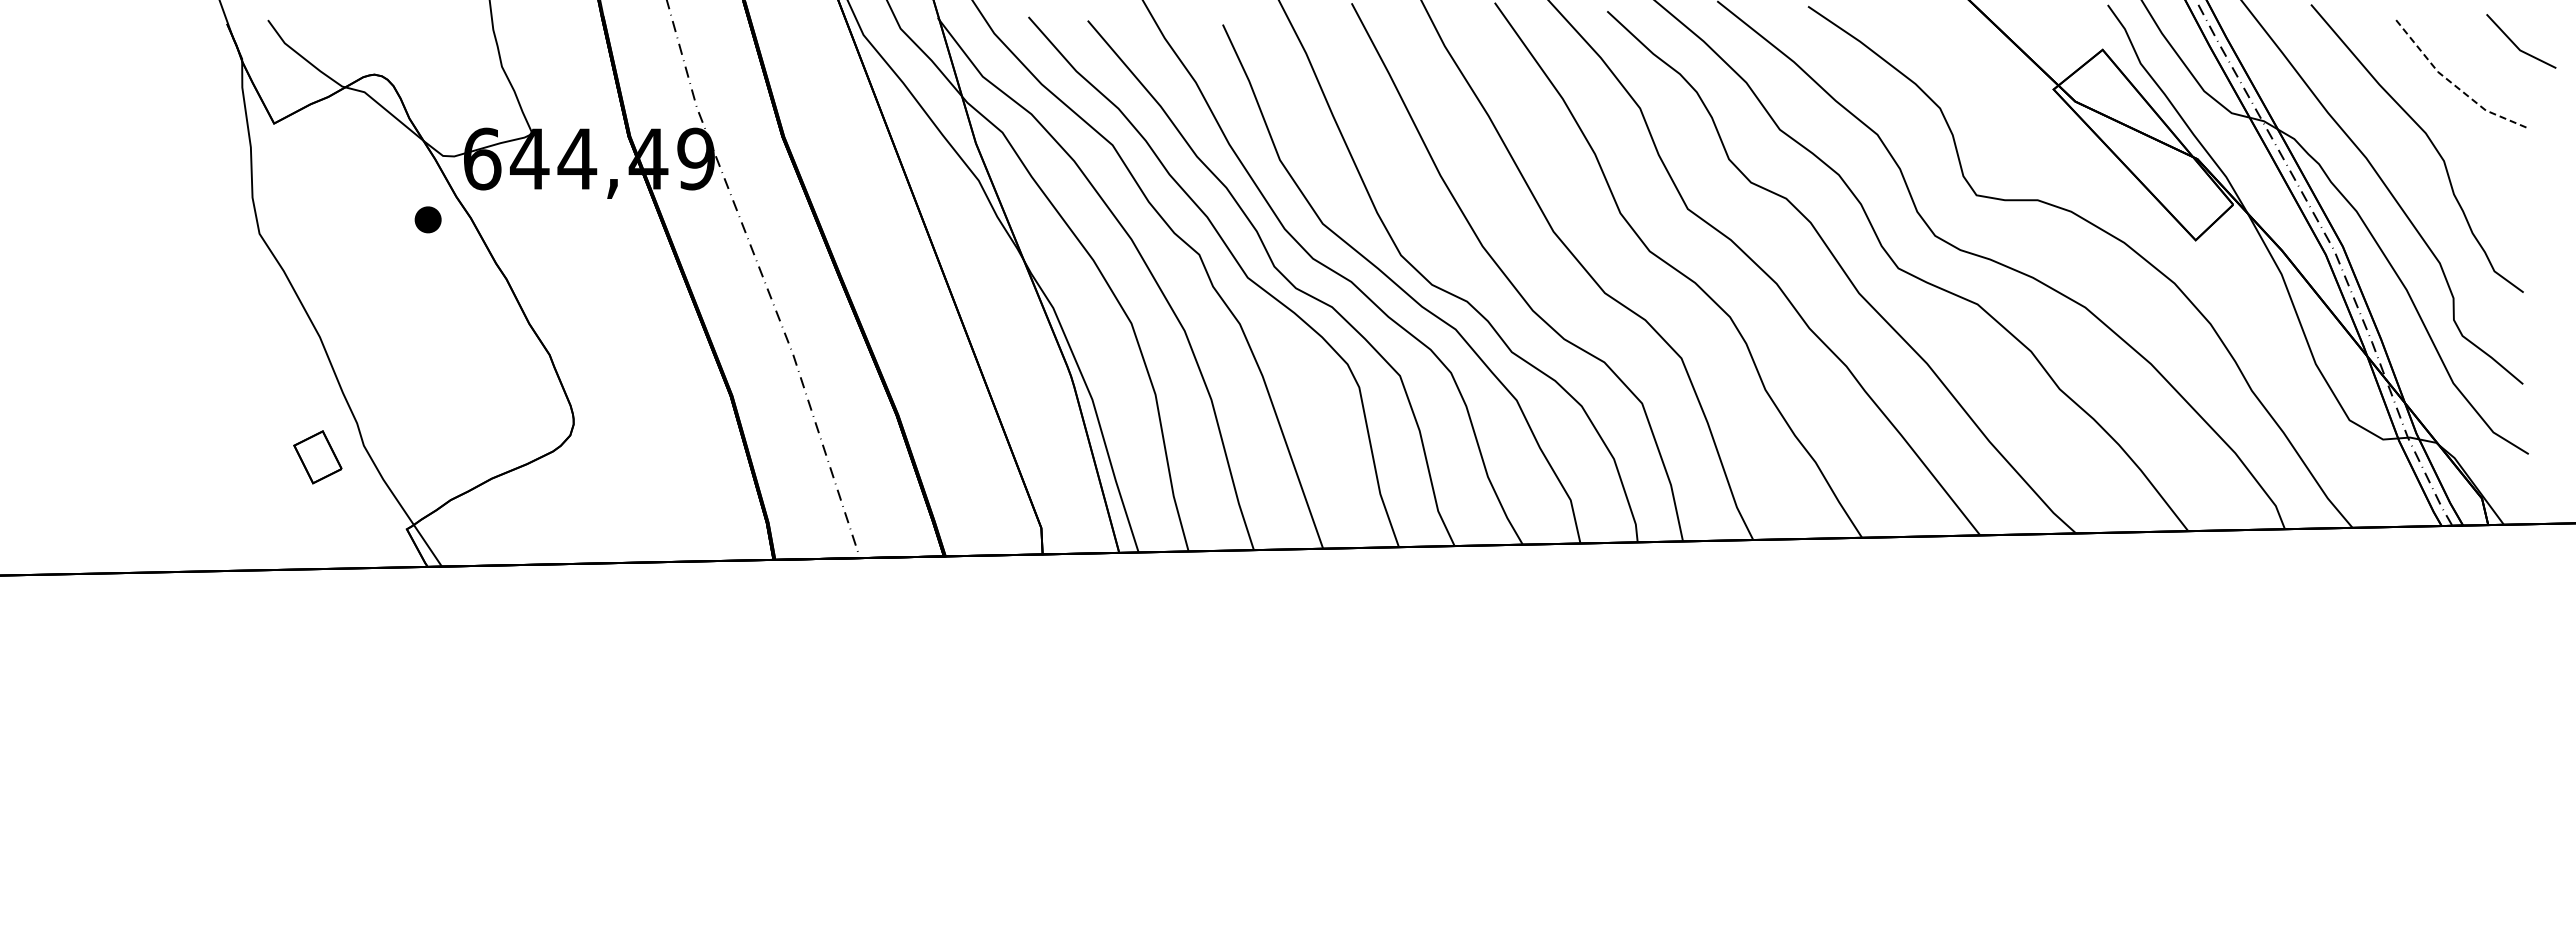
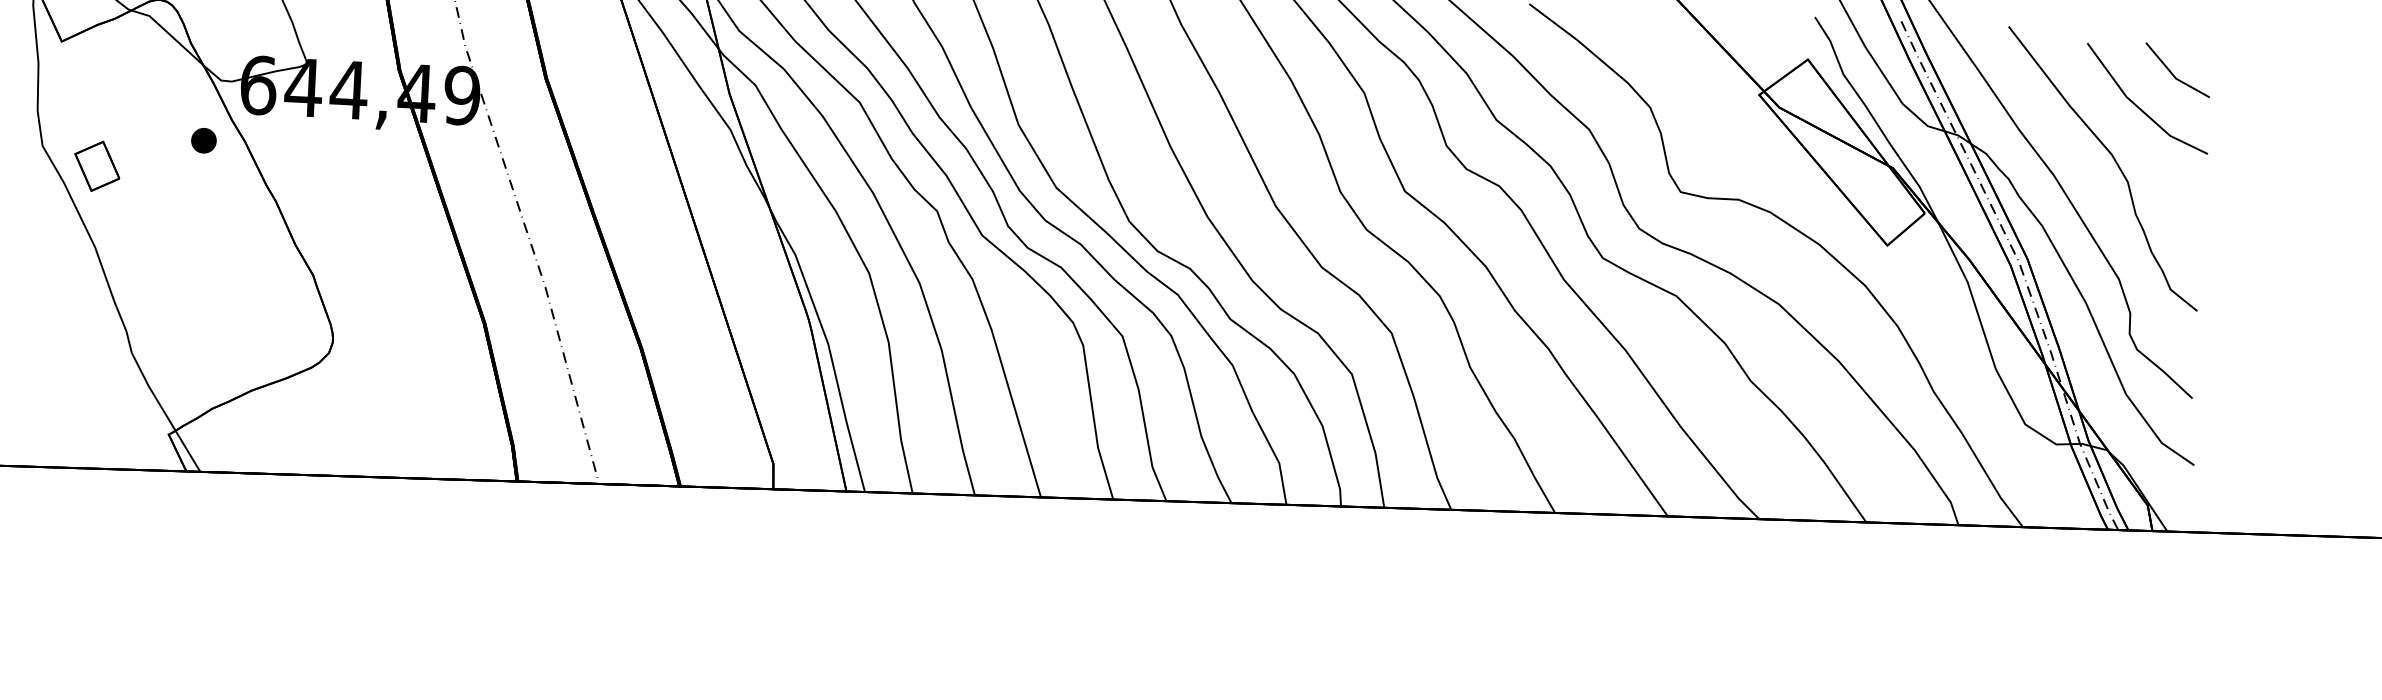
line: (2515, 43) -> (2172, 71), moved
line: (2452, 83) -> (2139, 108), dashed -> solid
part: (317, 457) -> (96, 166), moved

